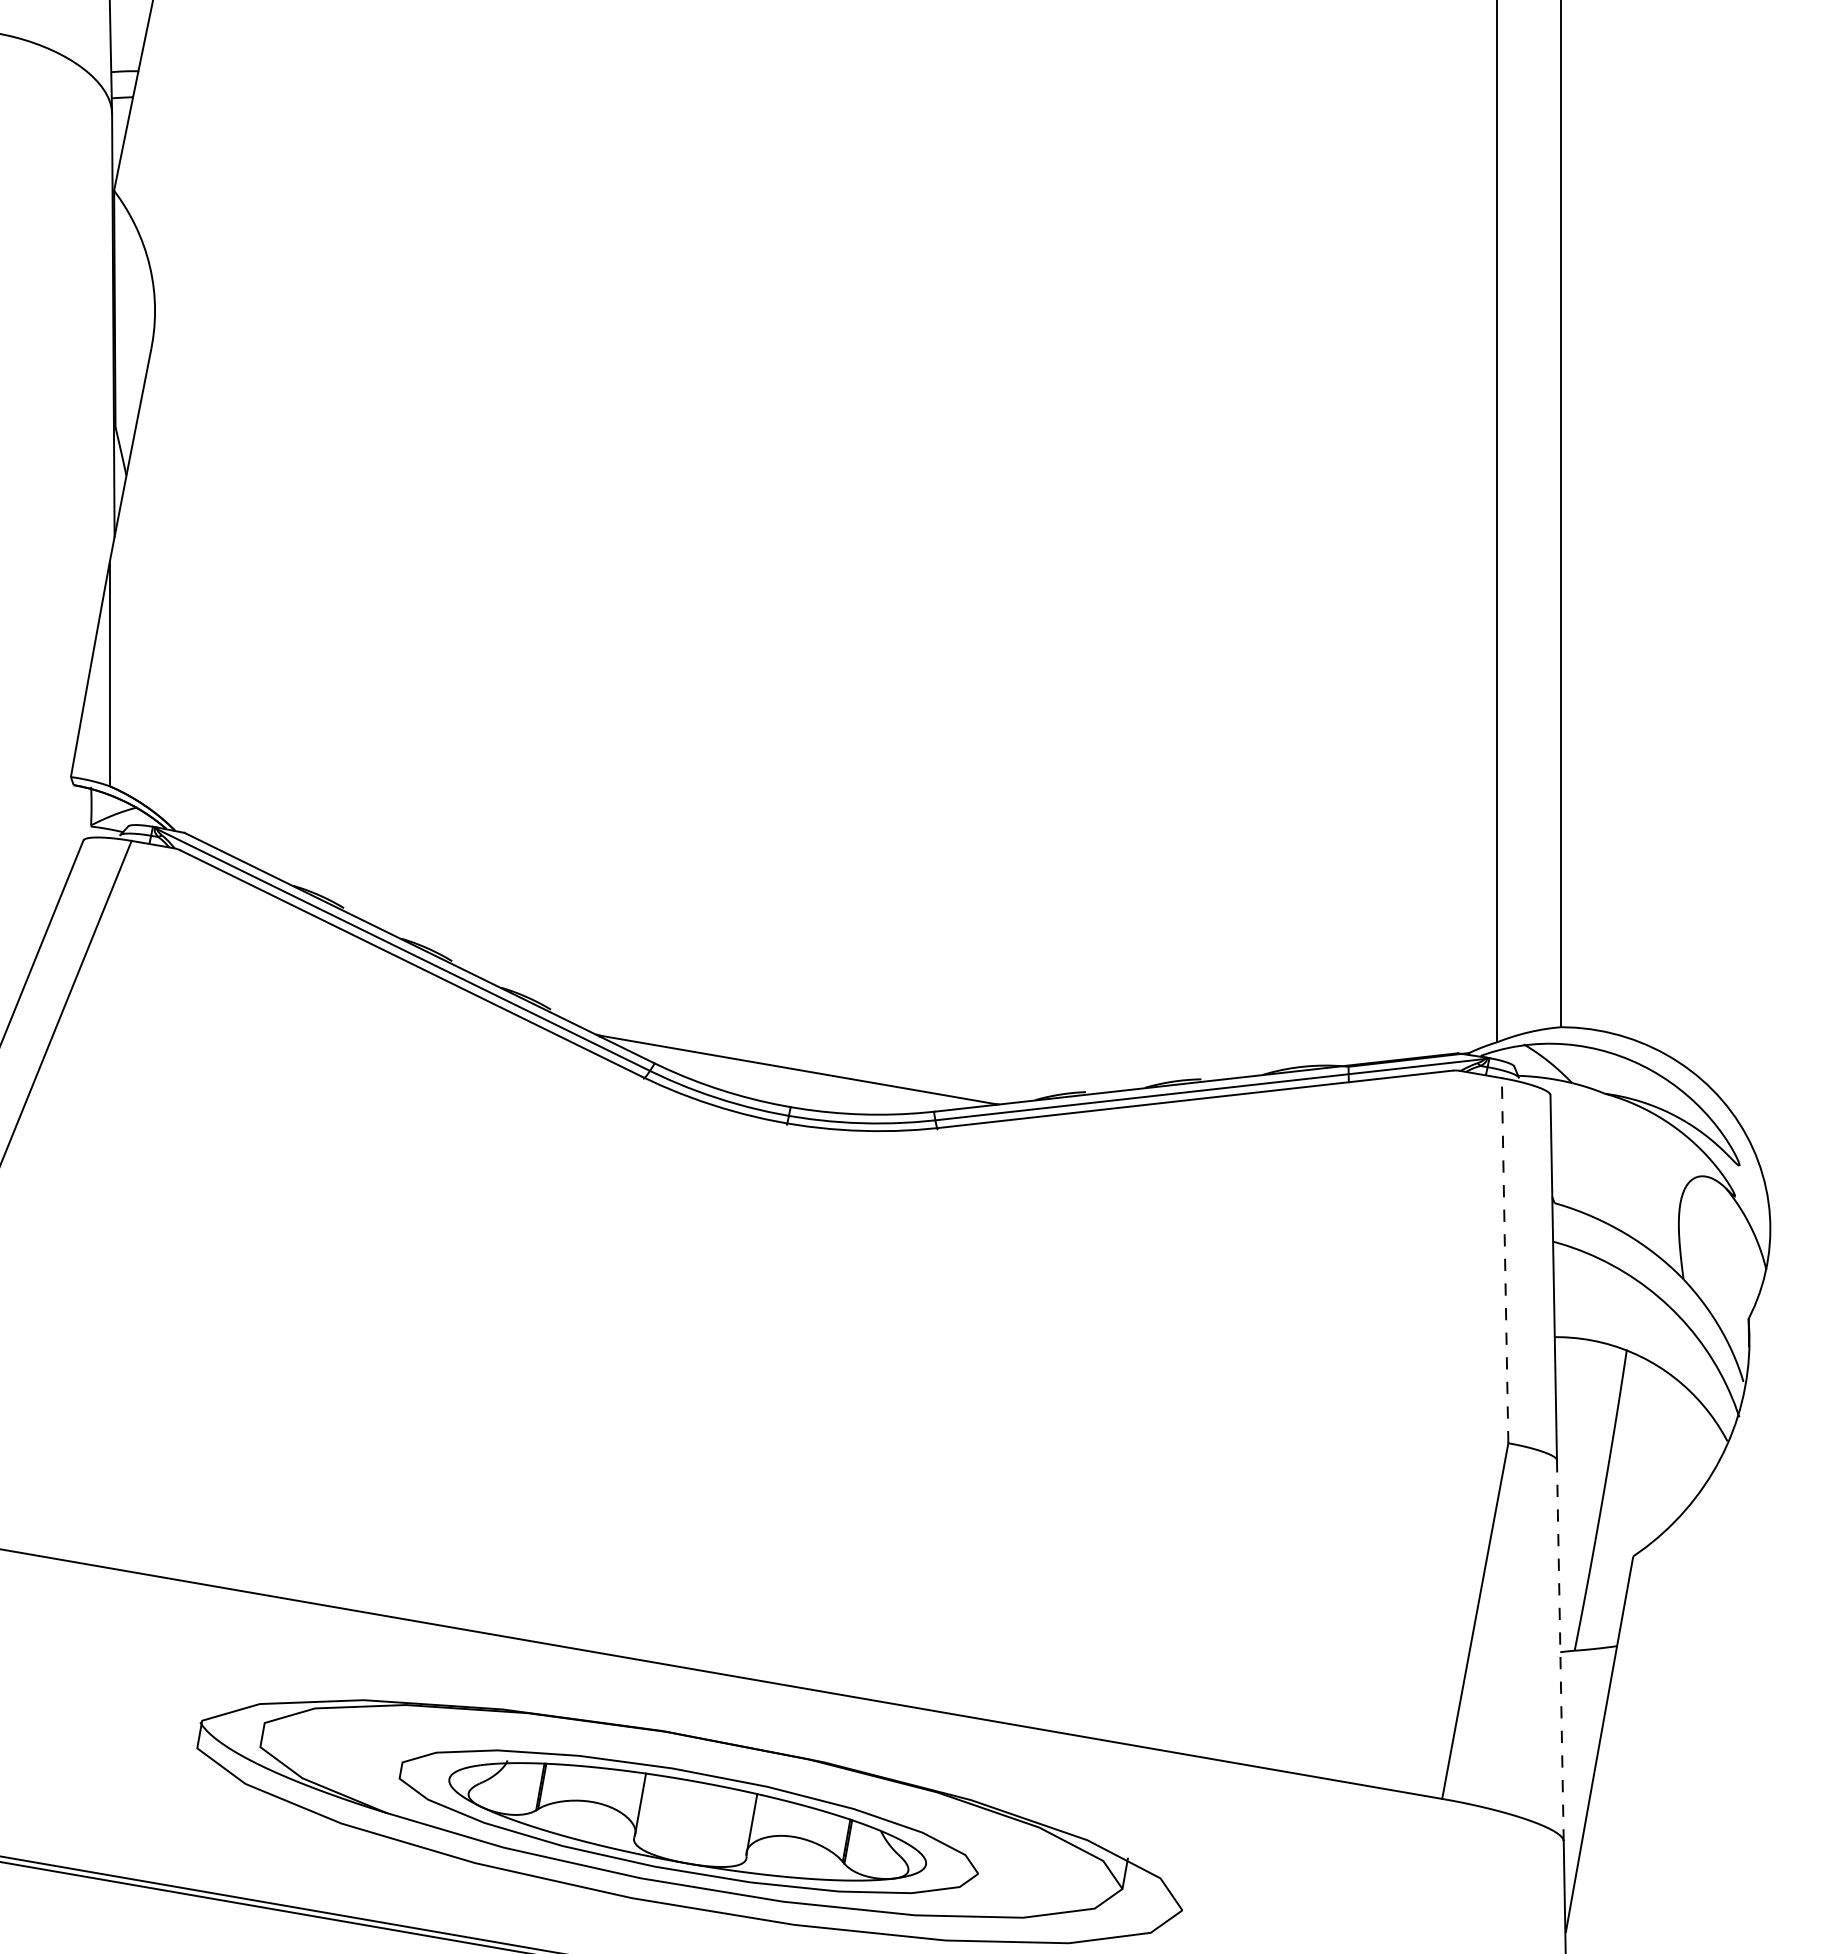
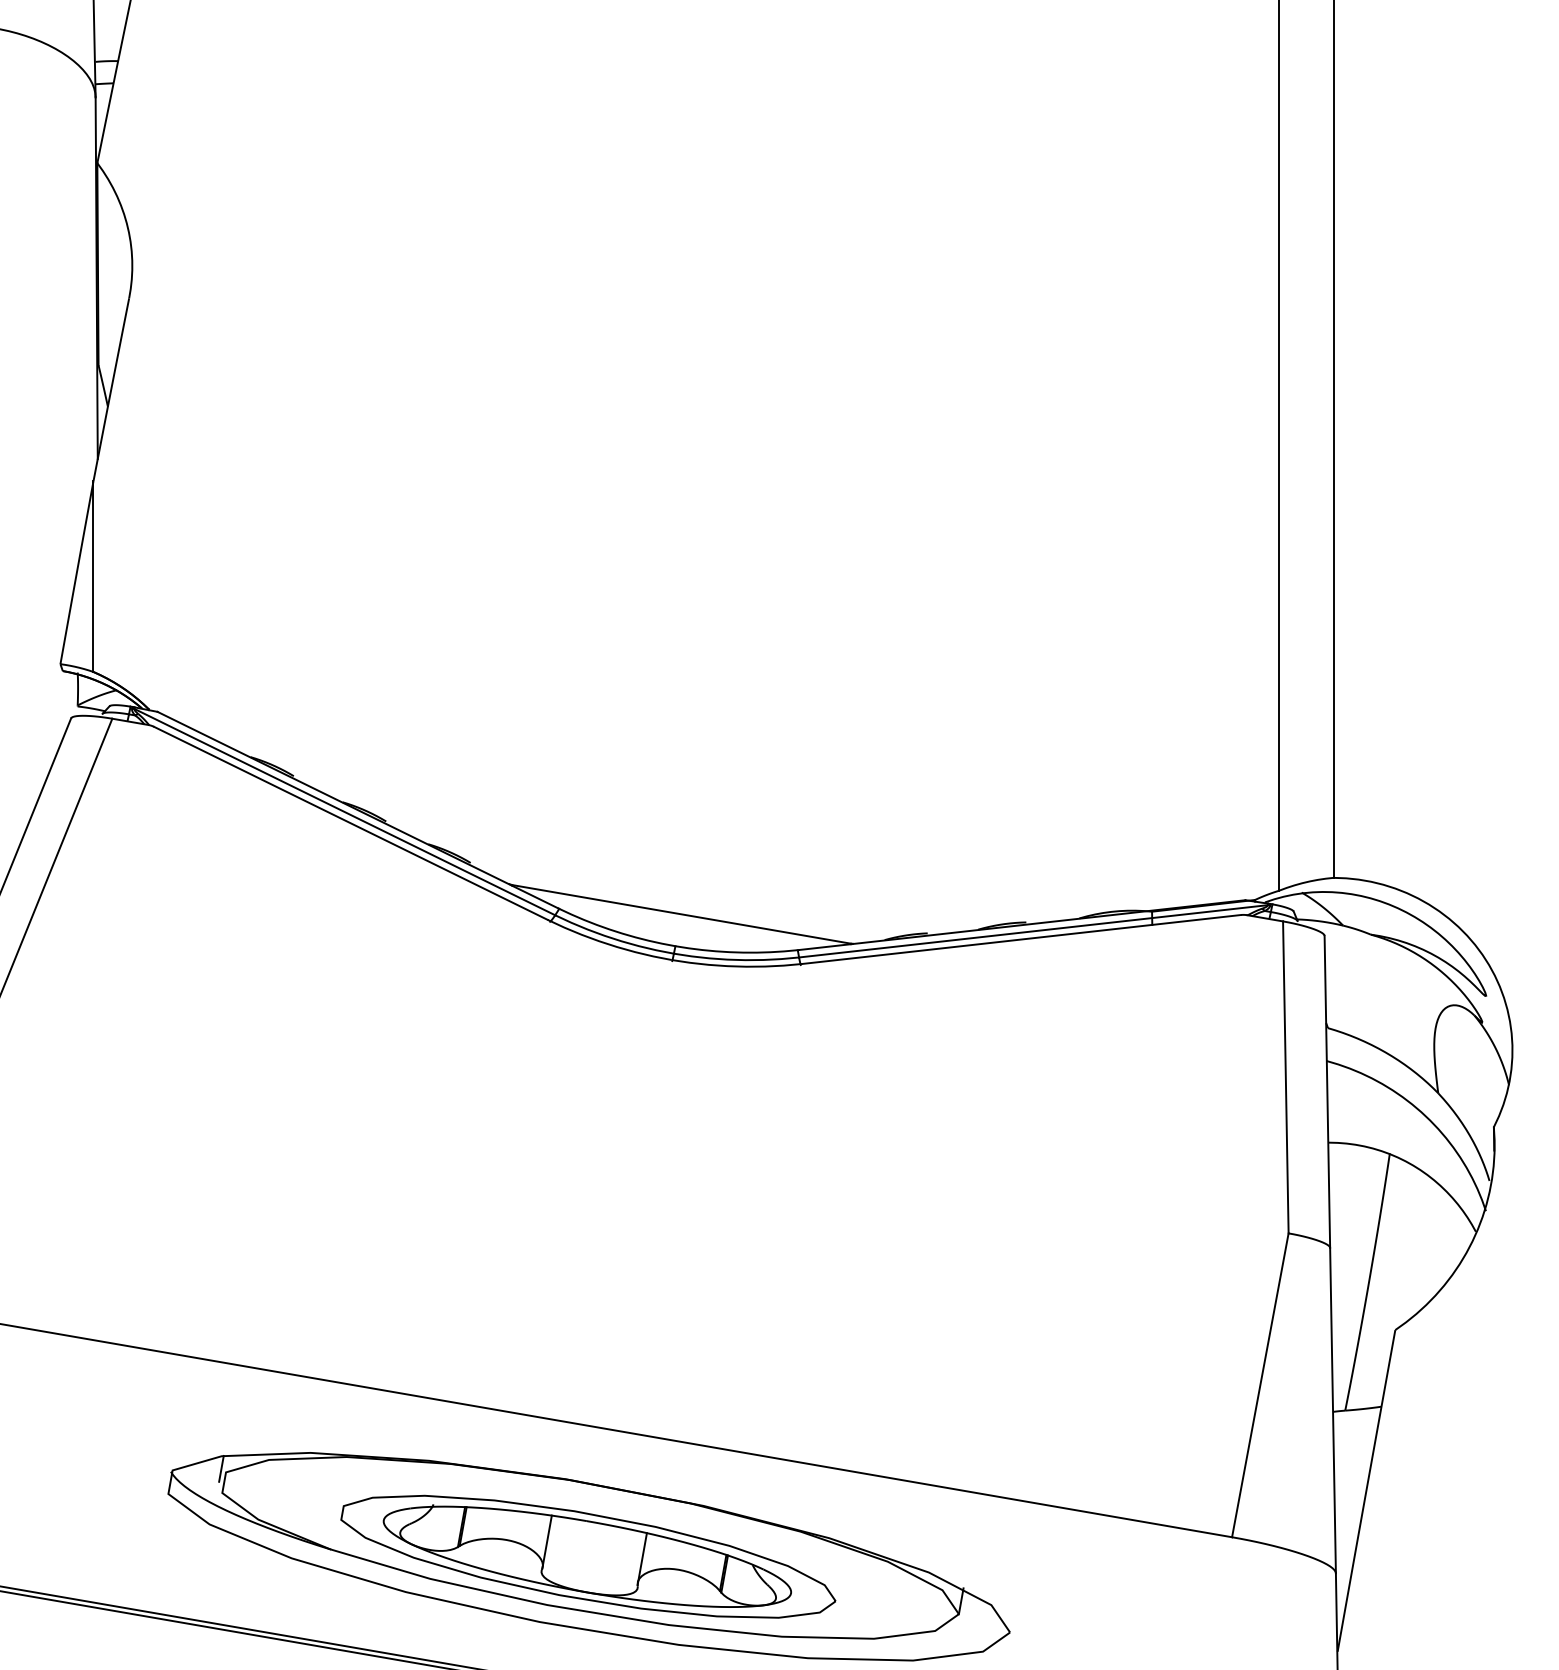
line: (1505, 1260) -> (1286, 1077), dashed -> solid
line: (1560, 1650) -> (1333, 1410), dashed -> solid
line: (259, 1718) -> (221, 1468), added

